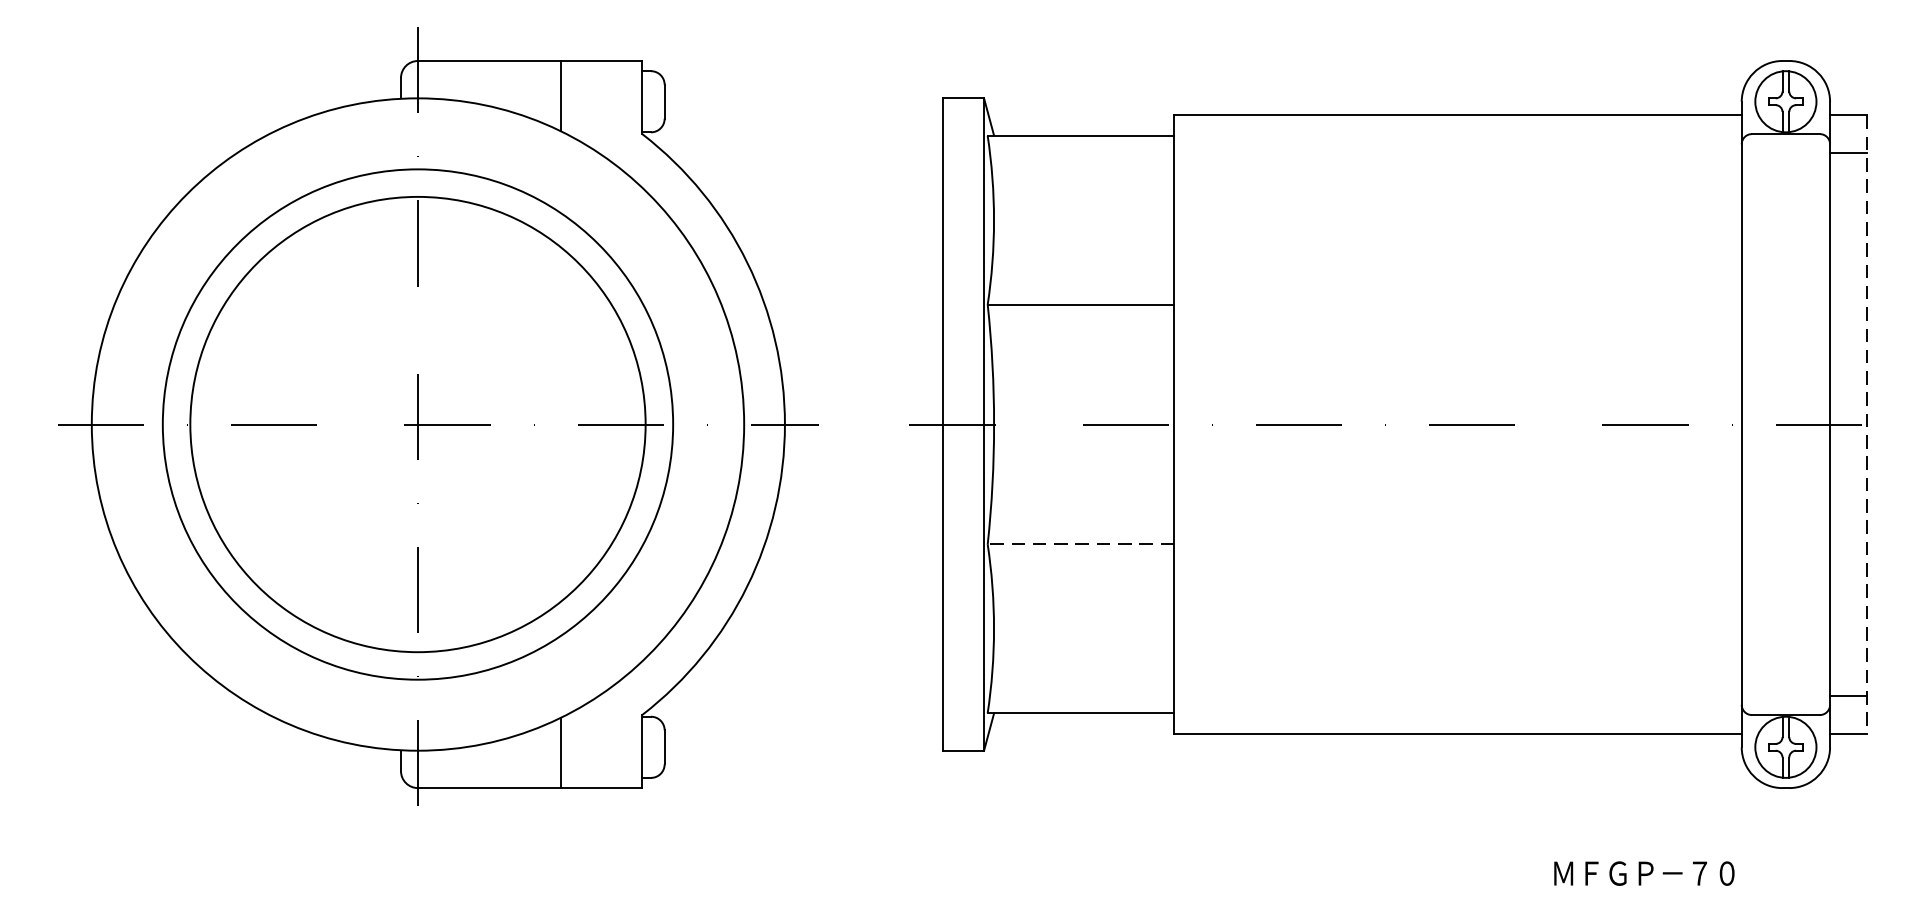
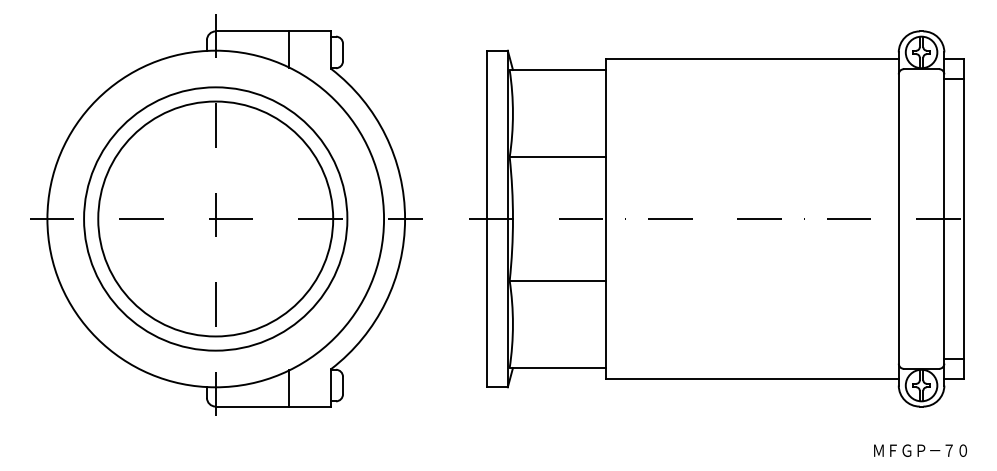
line: (1867, 425) -> (963, 219), dashed -> solid
line: (1080, 543) -> (557, 280), dashed -> solid
text: (1644, 873) -> (920, 450), moved

